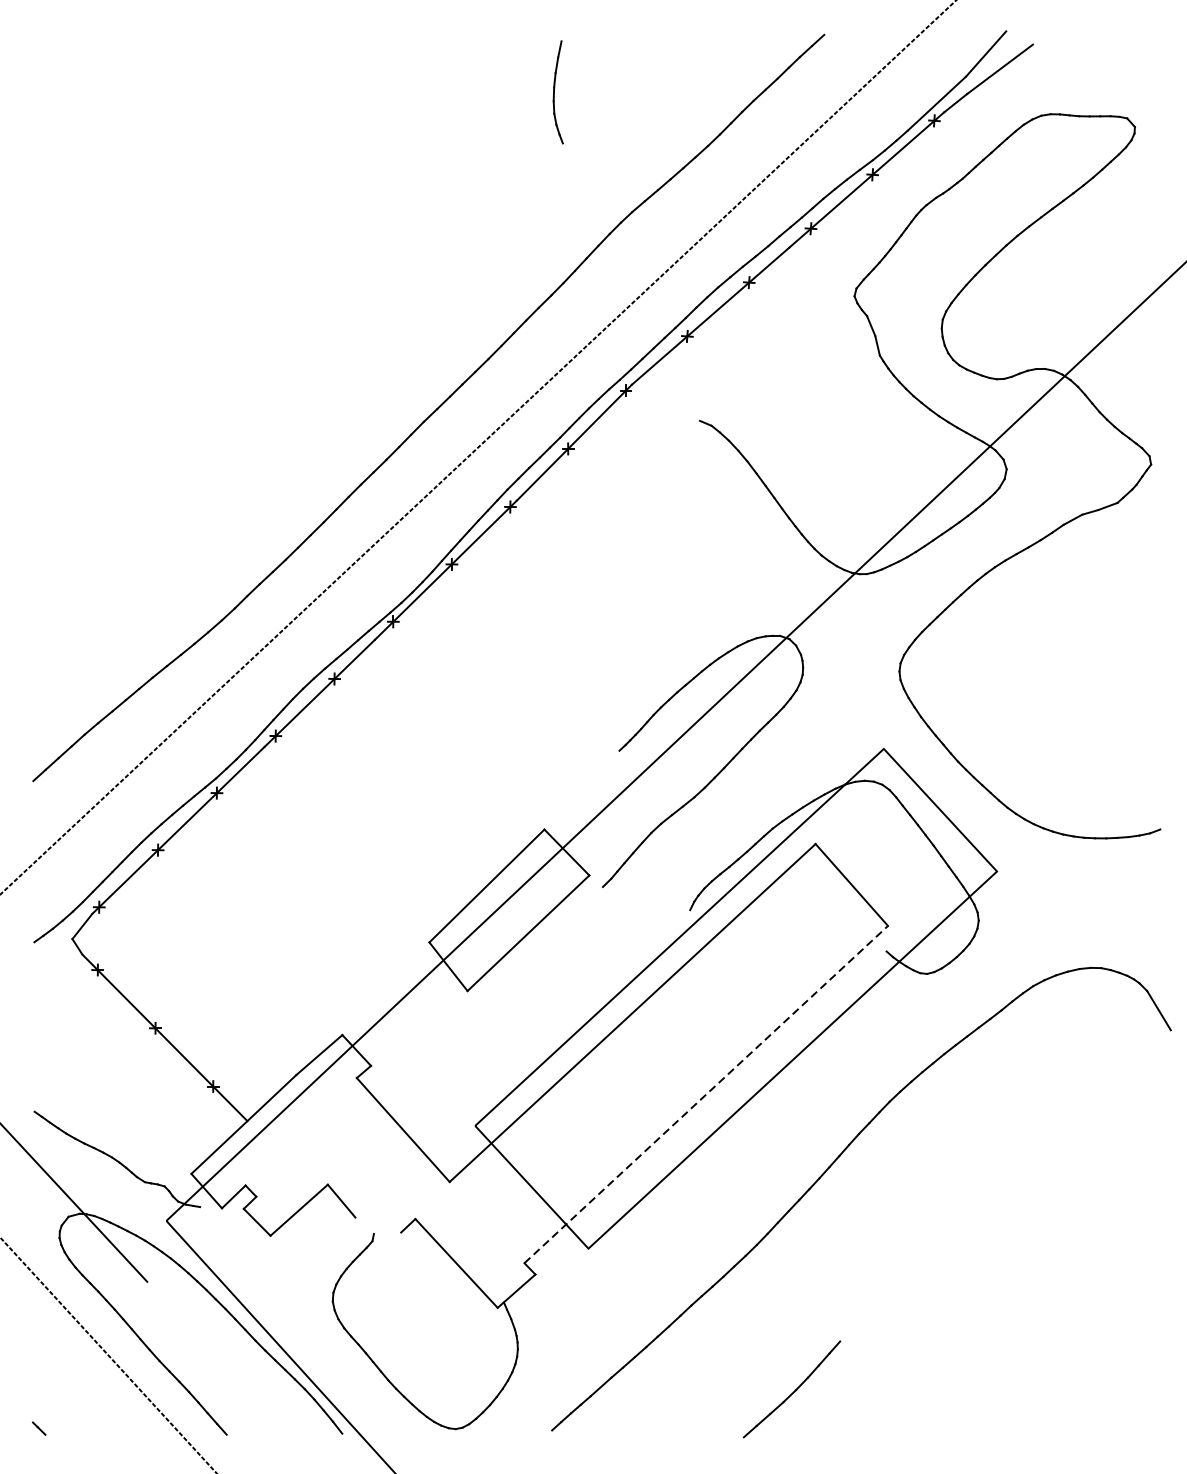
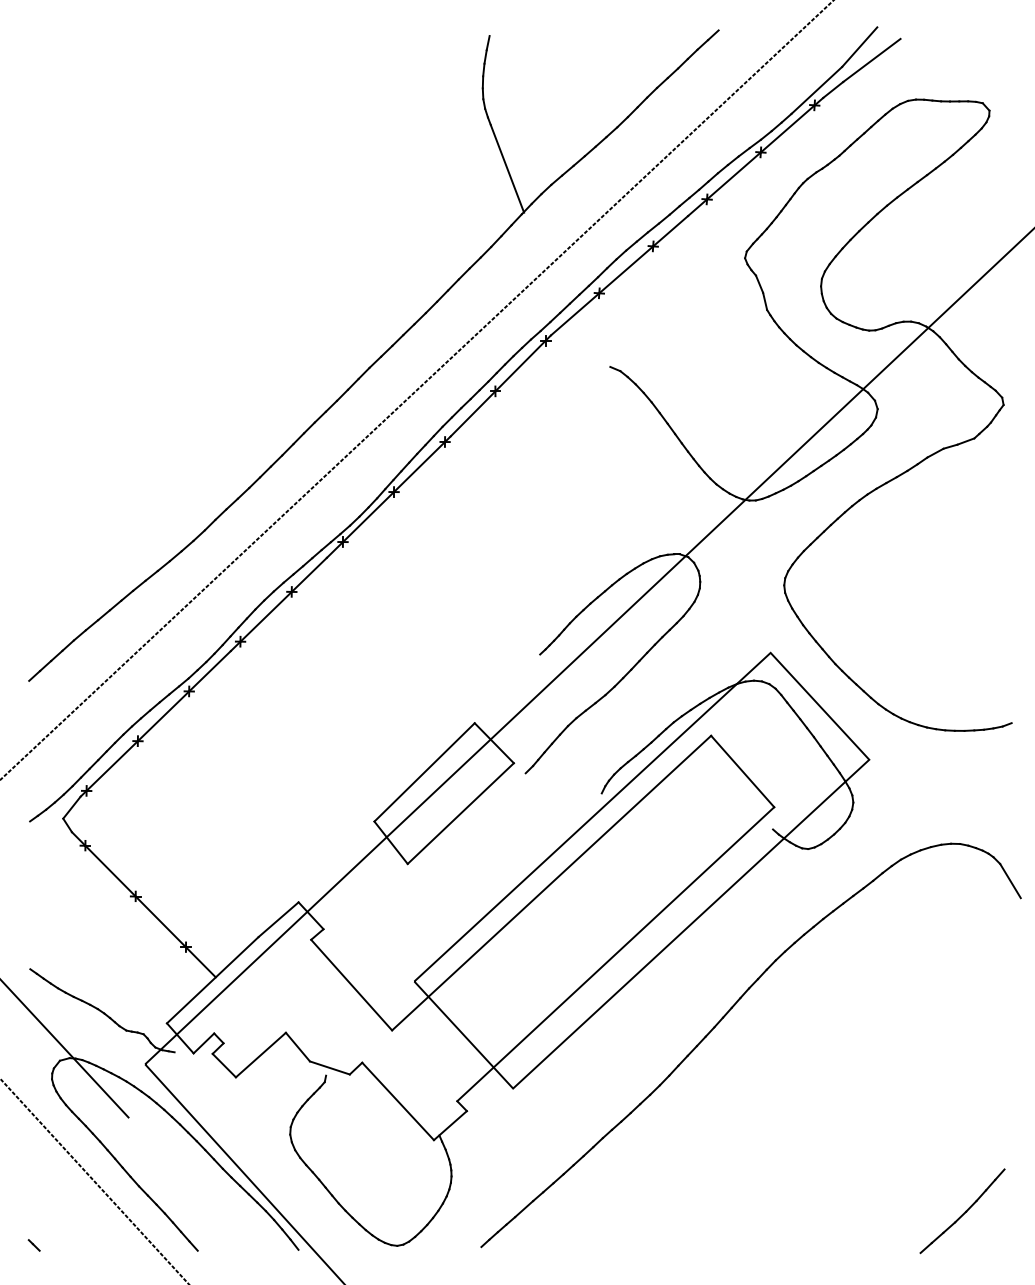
line: (582, 193) -> (507, 168), added
line: (707, 1093) -> (616, 953), dashed -> solid
line: (377, 1224) -> (329, 1067), added
part: (791, 1389) -> (962, 1211), moved

